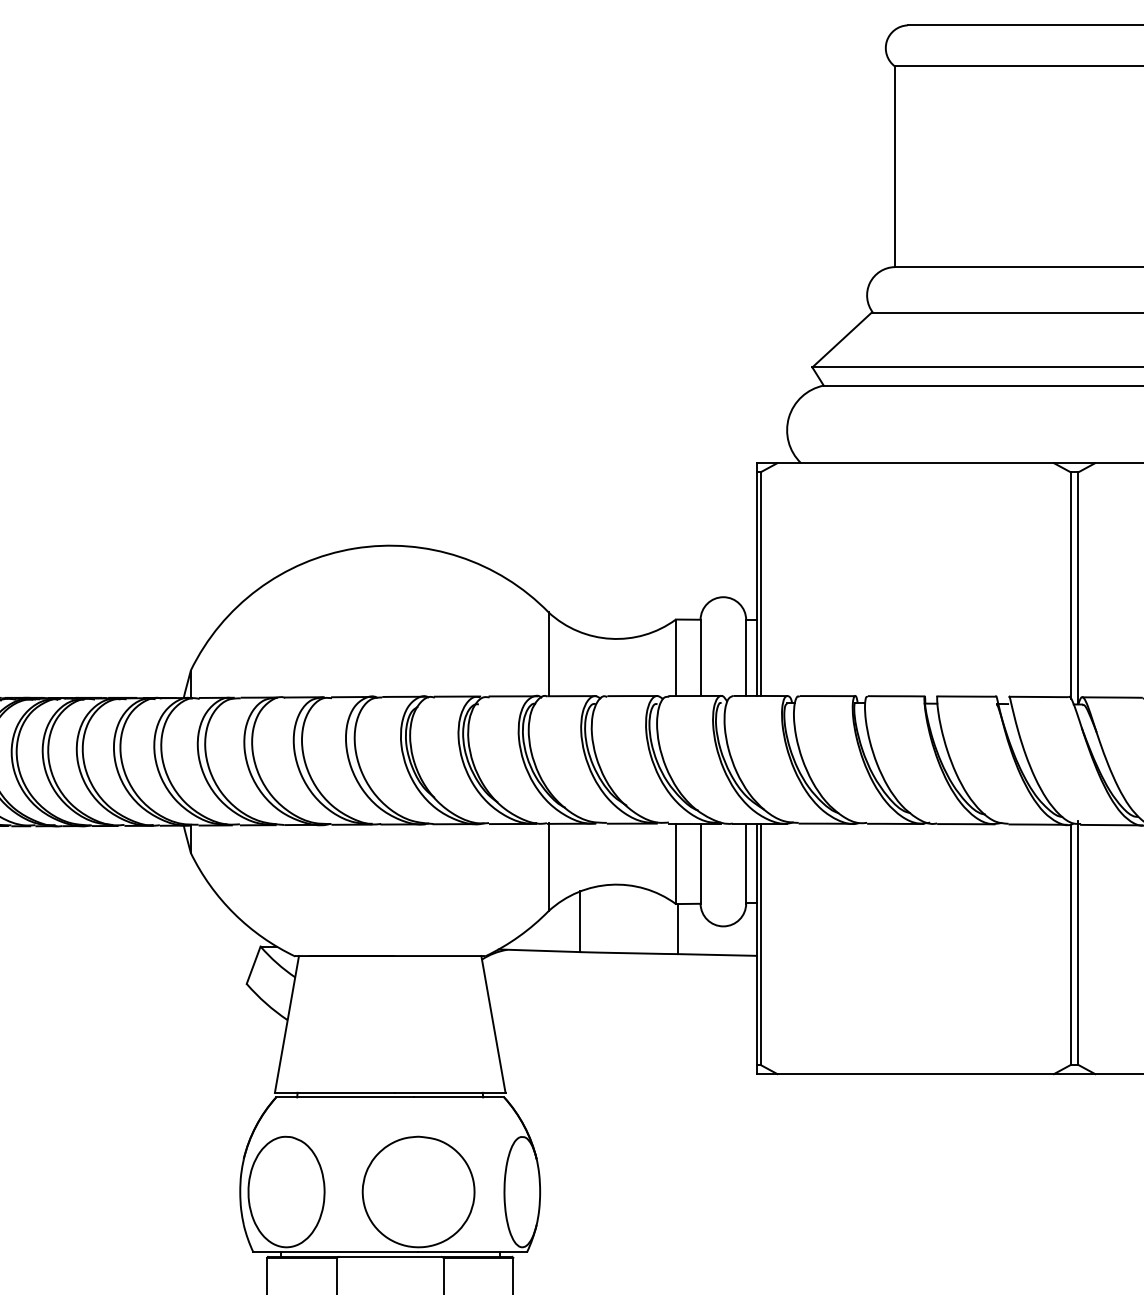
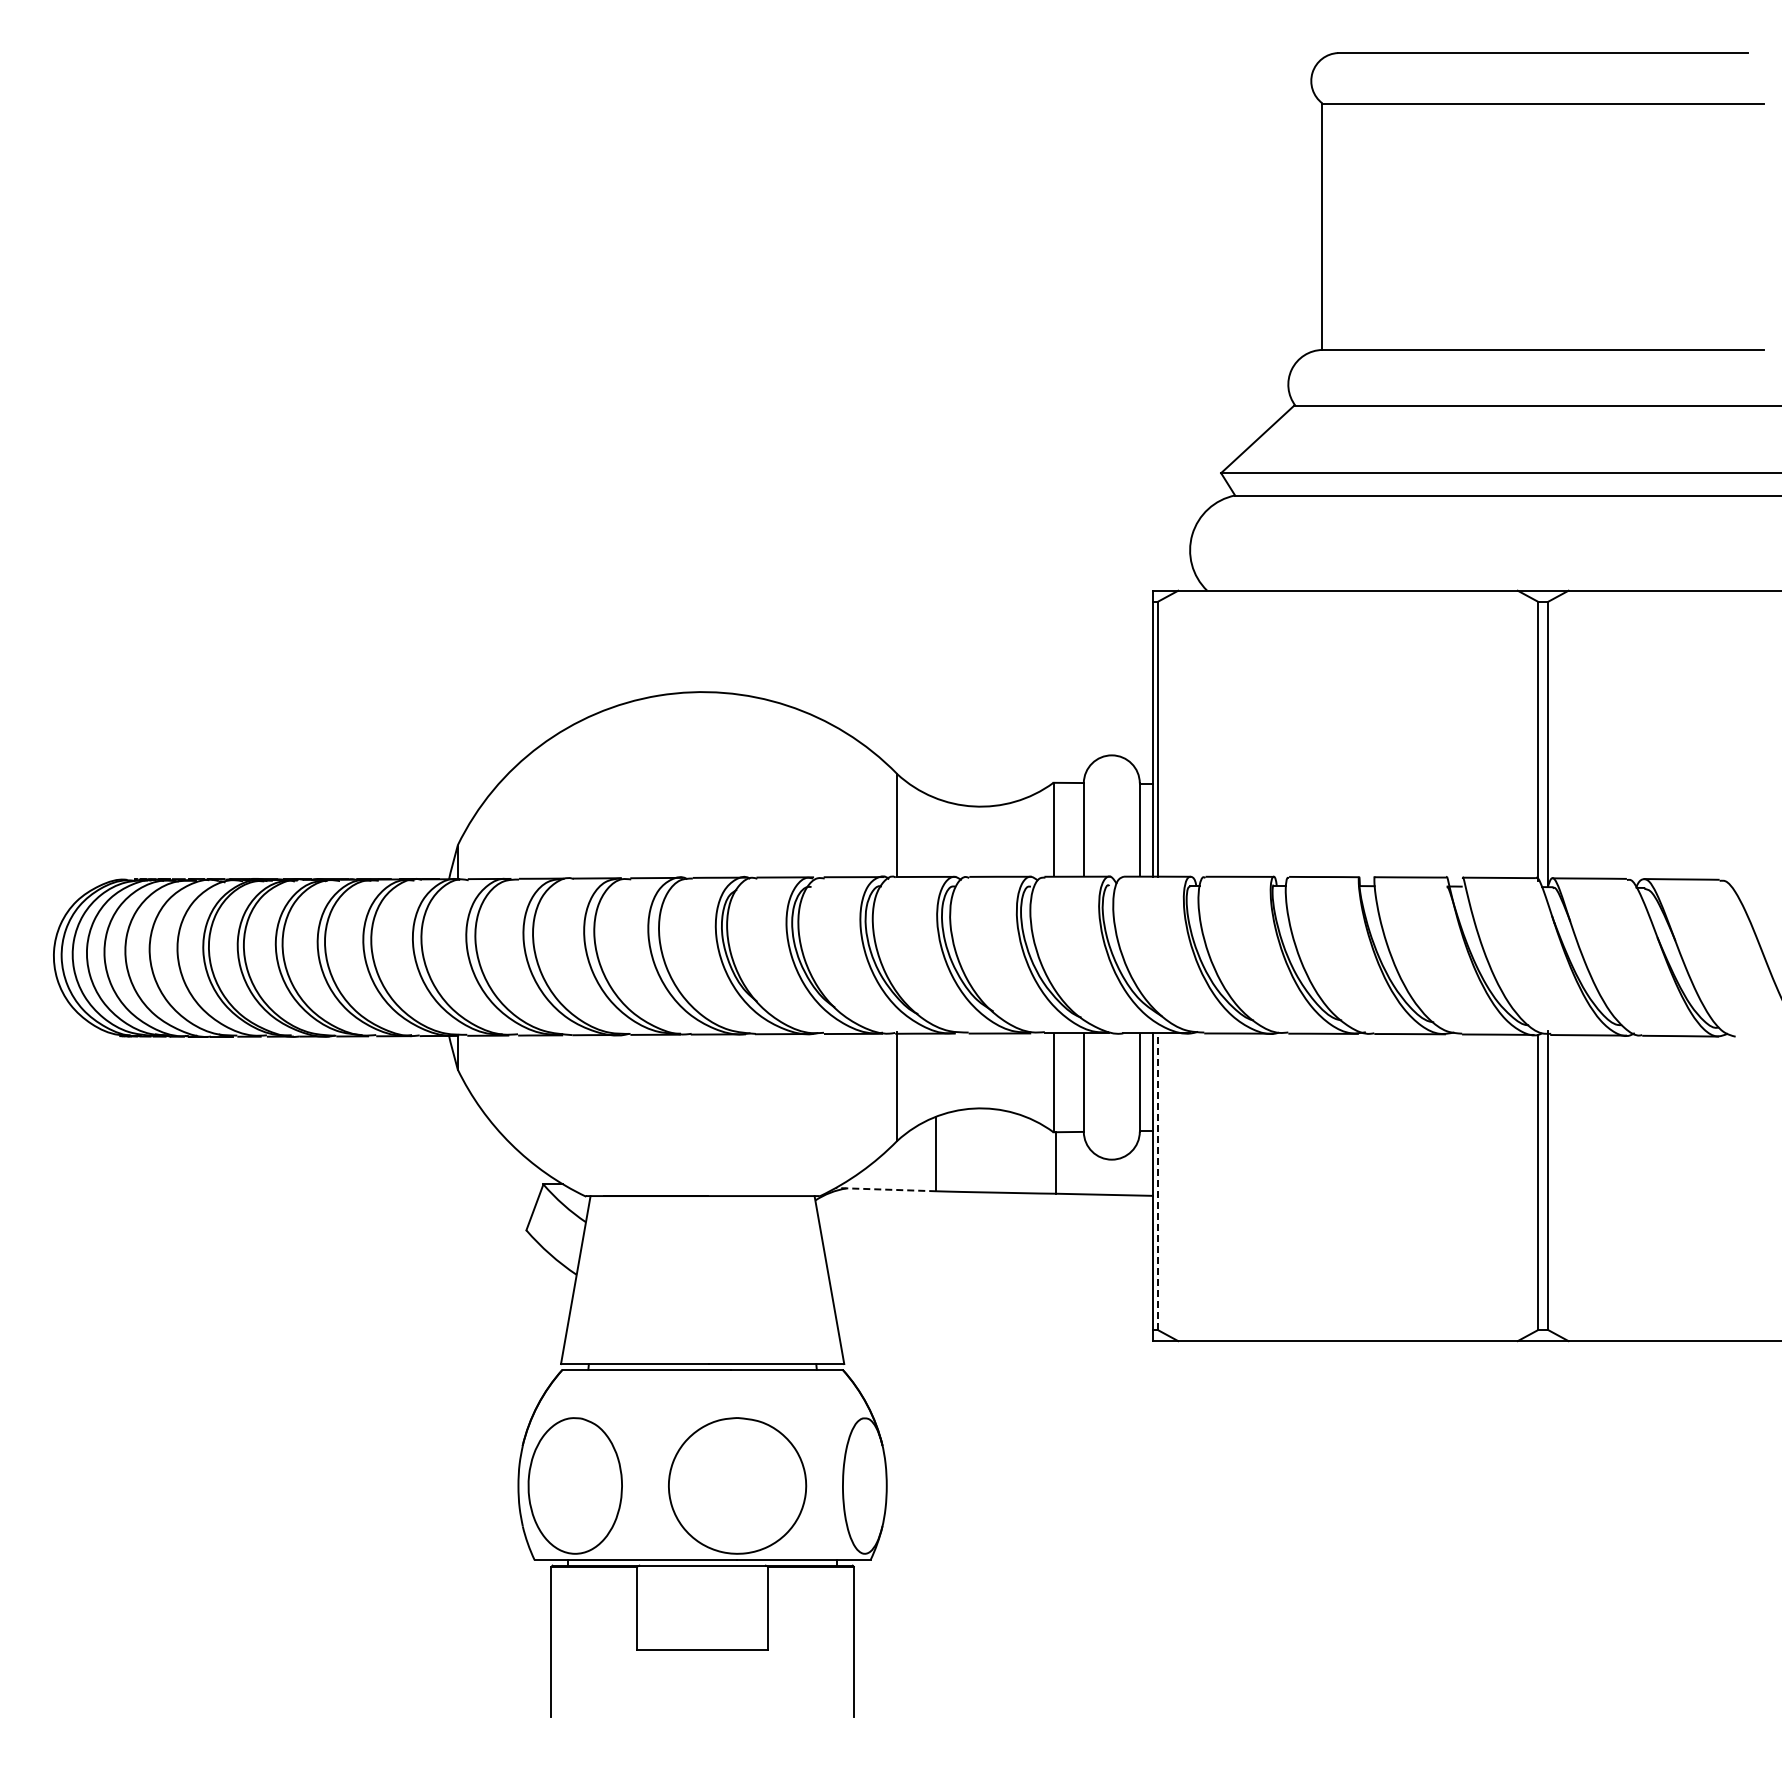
line: (760, 944) -> (1157, 1181), solid -> dashed
line: (539, 950) -> (885, 1189), solid -> dashed

